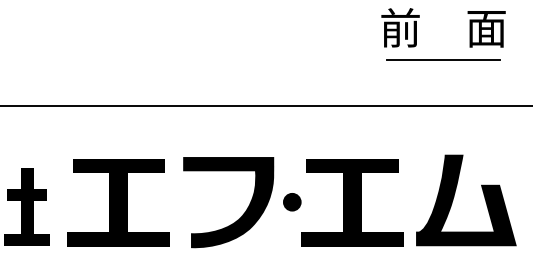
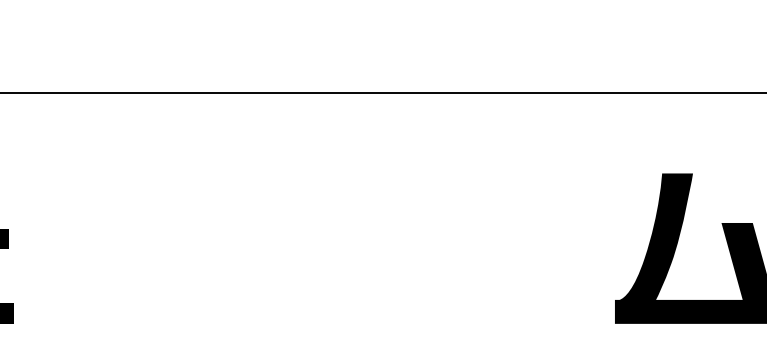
line: (442, 60) -> (658, 18), removed
fill: (291, 201) -> (410, 250), removed
part: (118, 202) -> (125, 252), removed
fill: (228, 202) -> (306, 252), removed
fill: (351, 202) -> (508, 252), removed

